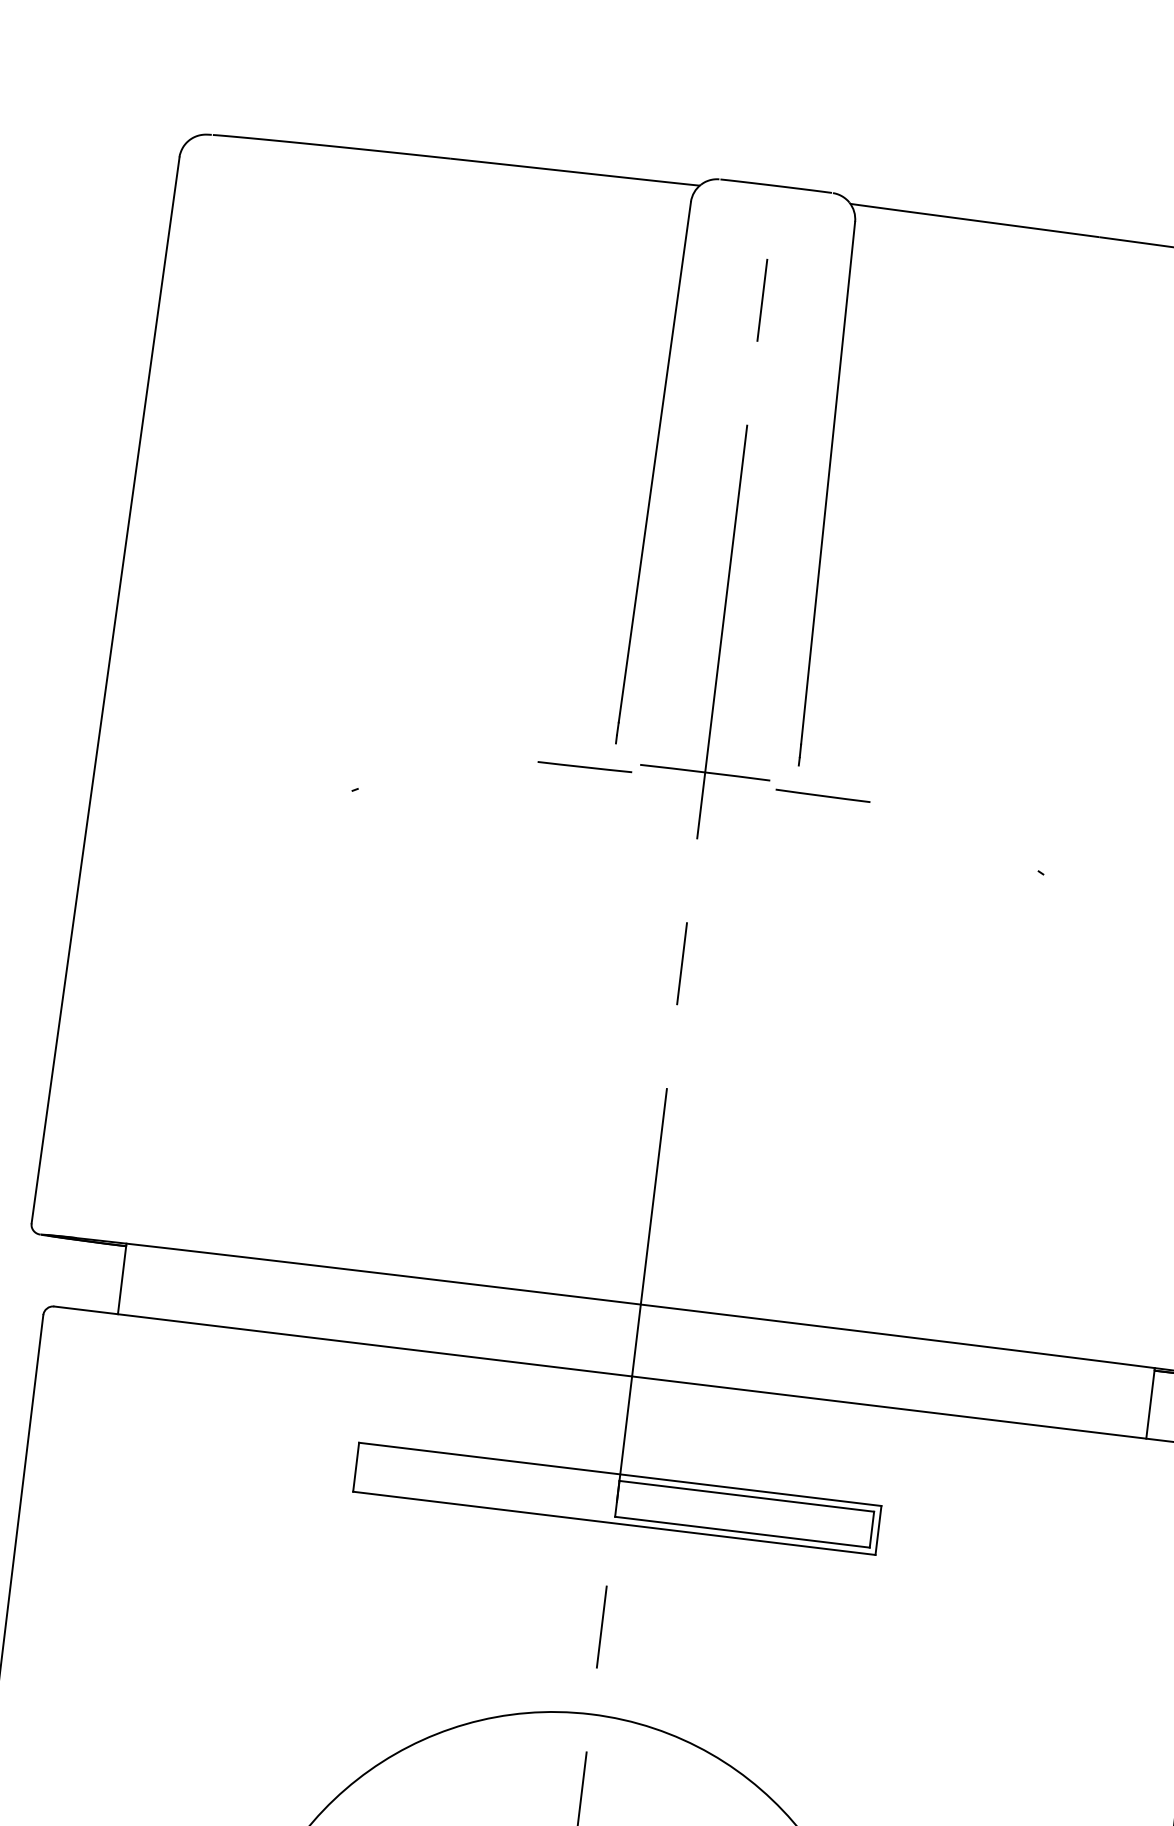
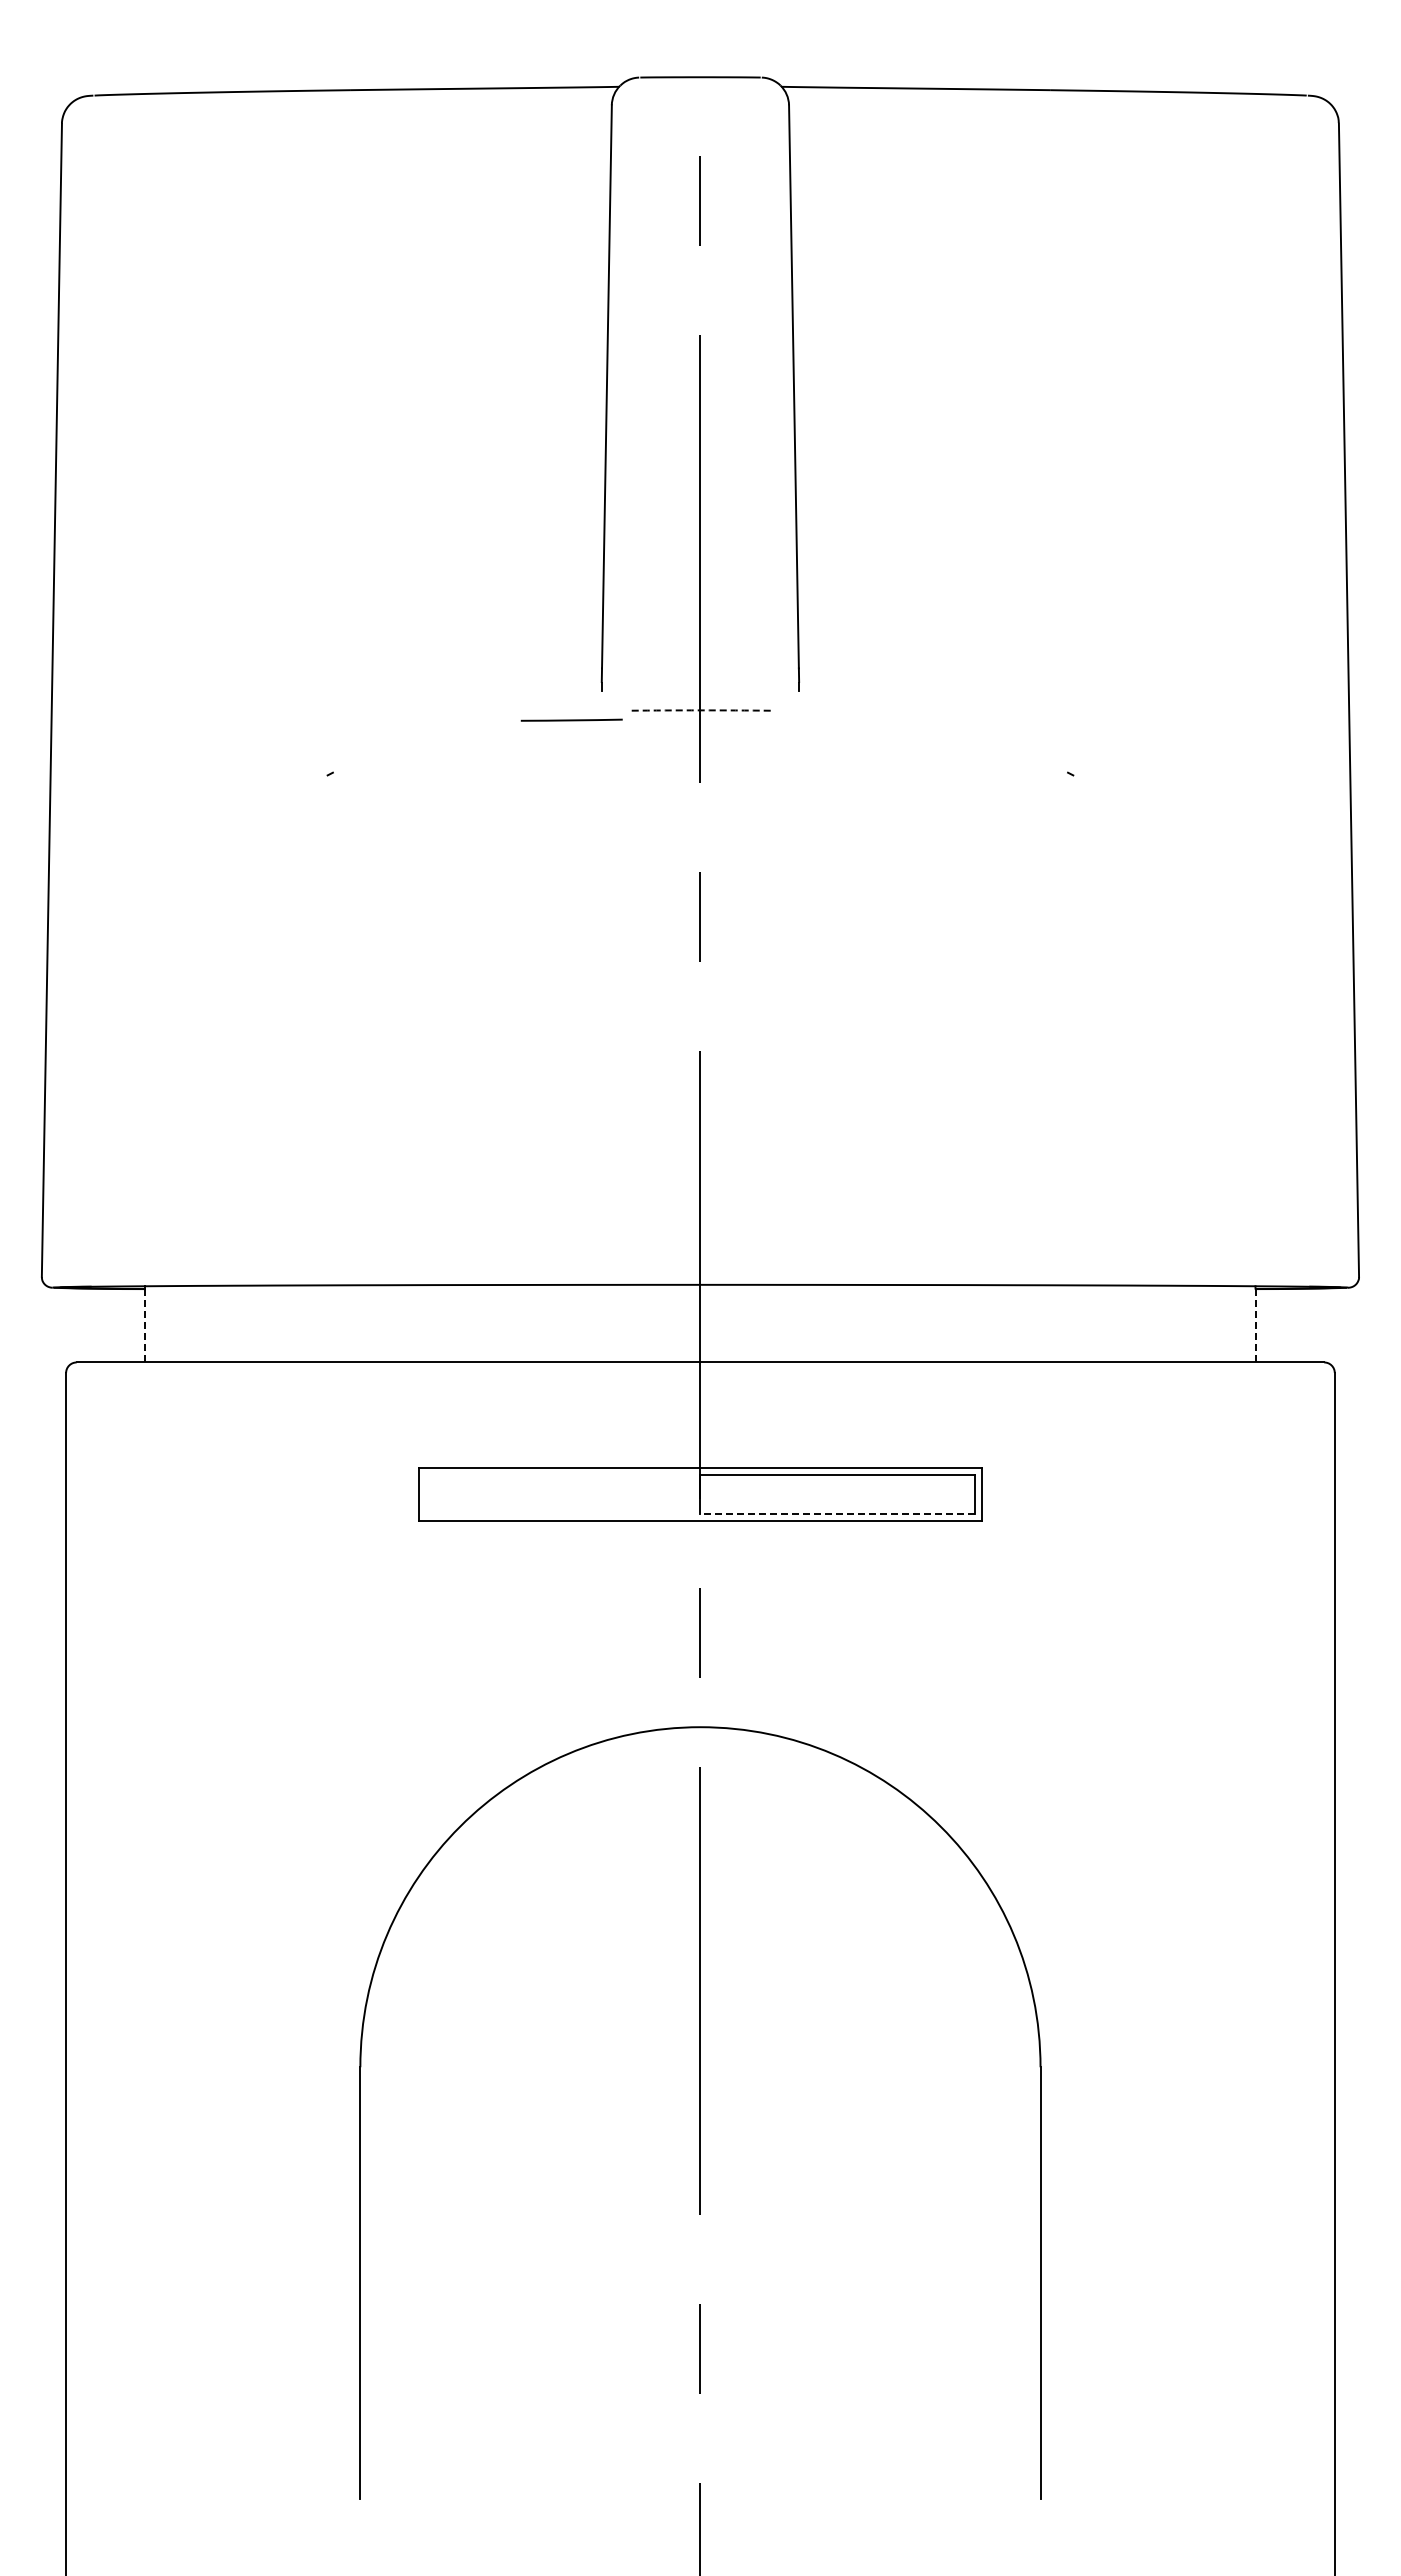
arc: (705, 772) -> (700, 710), solid -> dashed
line: (822, 795) -> (828, 719), removed
line: (122, 1280) -> (145, 1325), solid -> dashed
line: (1150, 1404) -> (1255, 1325), solid -> dashed
line: (742, 1531) -> (837, 1513), solid -> dashed

